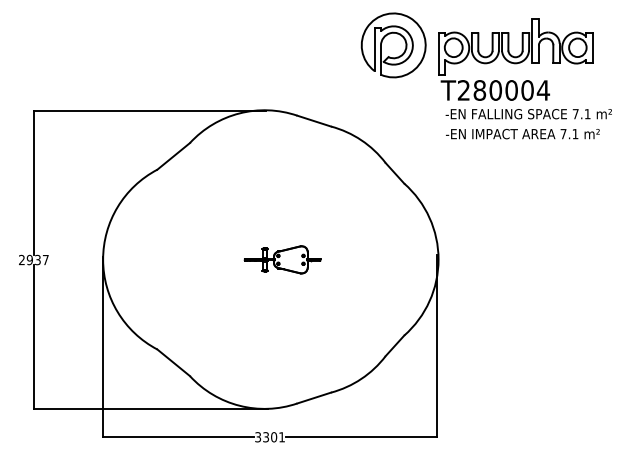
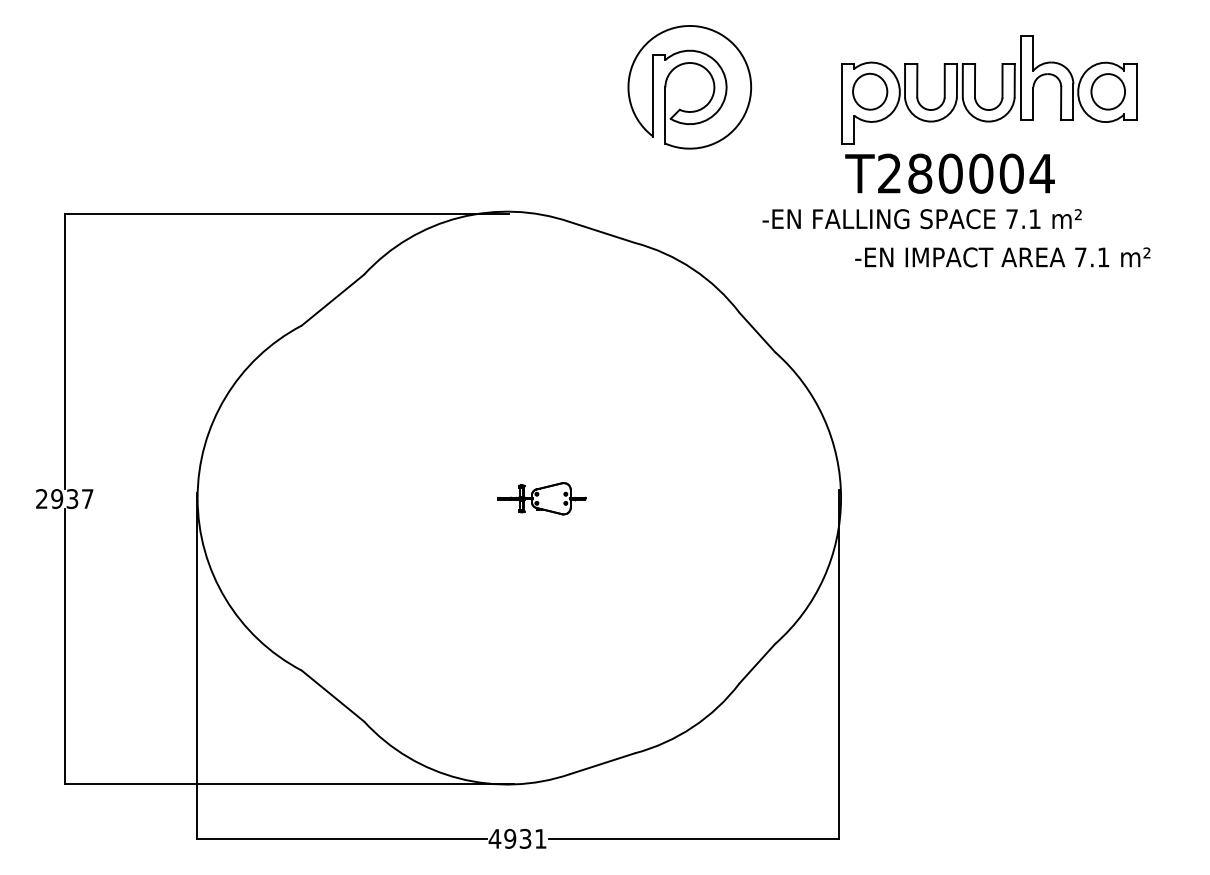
part: (393, 45) -> (689, 87), moved
text: (528, 114) -> (921, 219), moved
part: (282, 259) -> (541, 497), size x0.6
text: (265, 437) -> (509, 839), 3301 -> 4931

